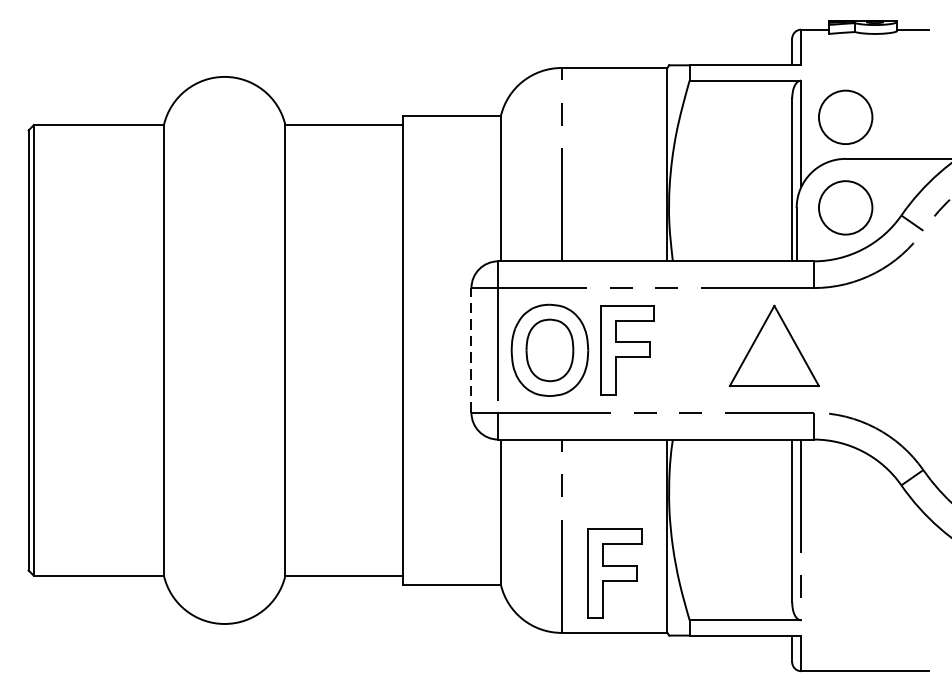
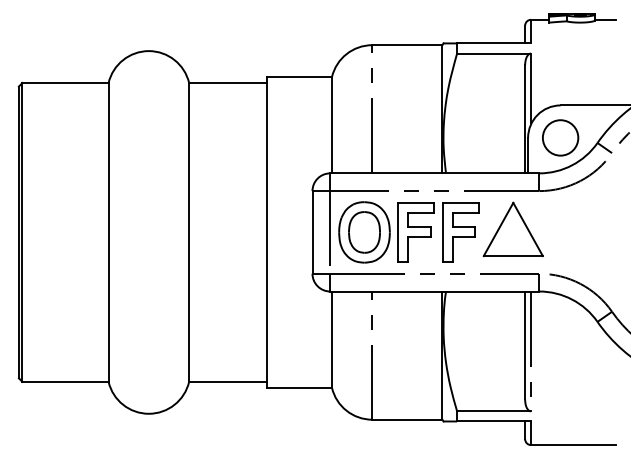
circle: (845, 116) -> (560, 77), removed
line: (471, 349) -> (312, 231), dashed -> solid
part: (614, 573) -> (460, 232), moved

